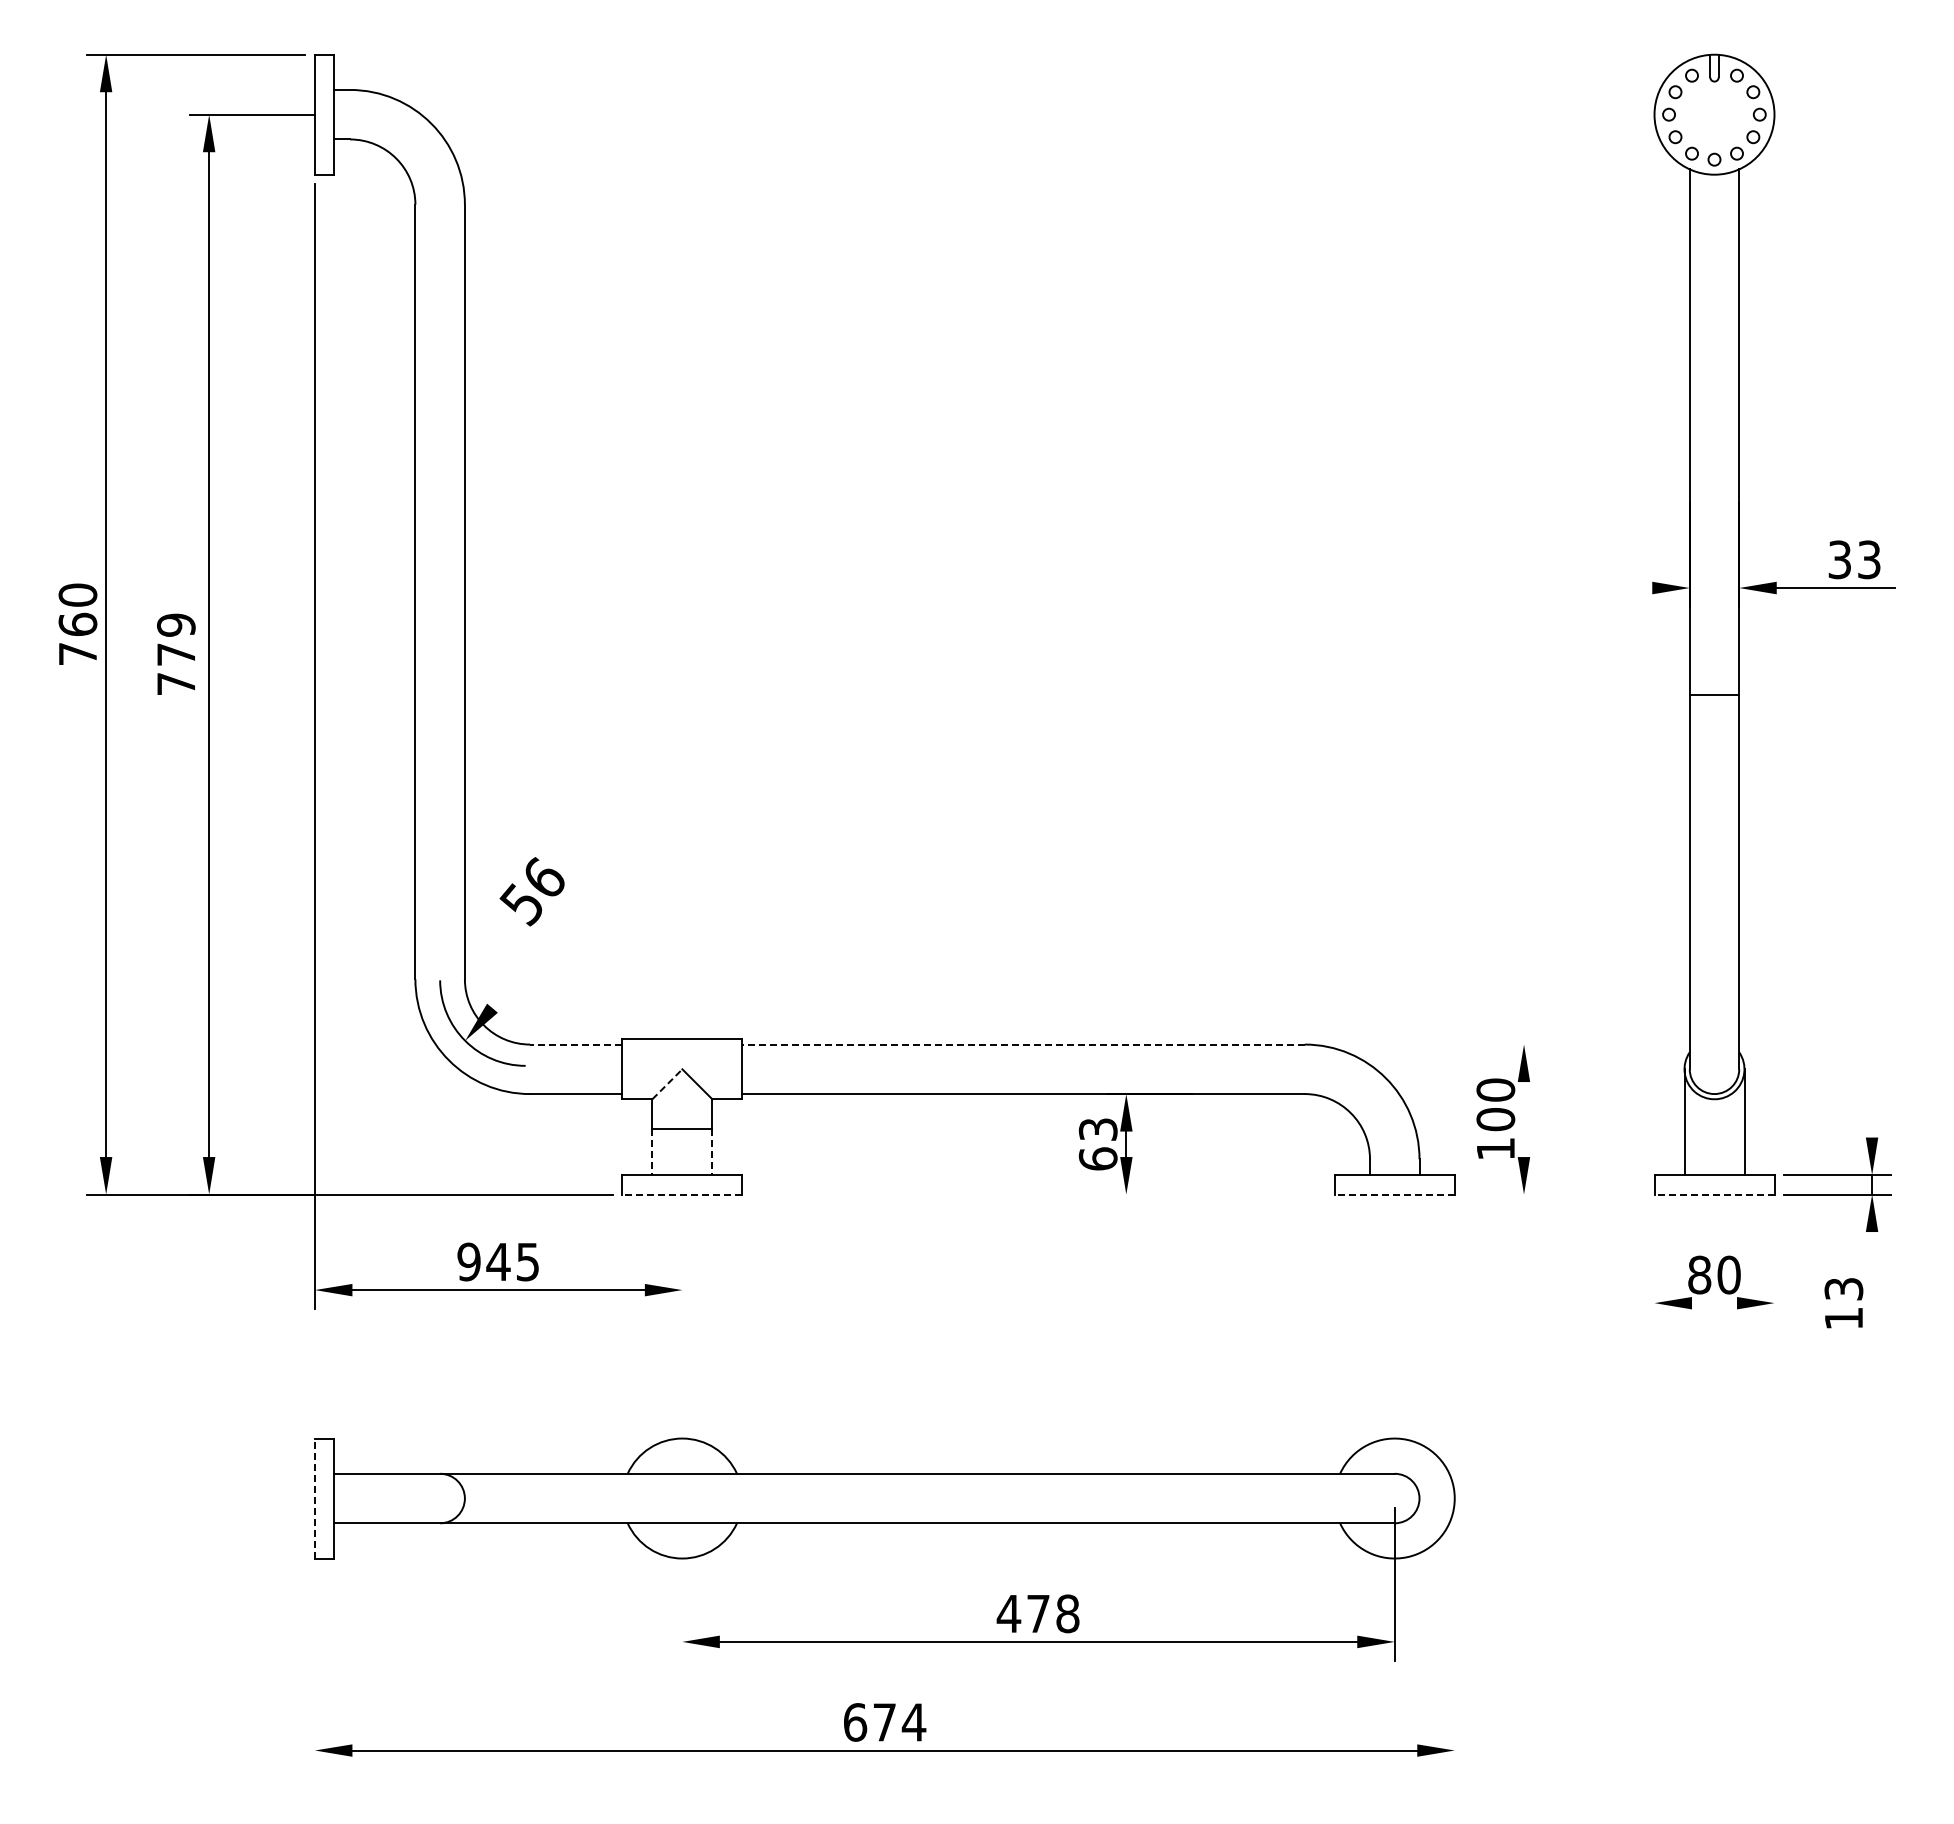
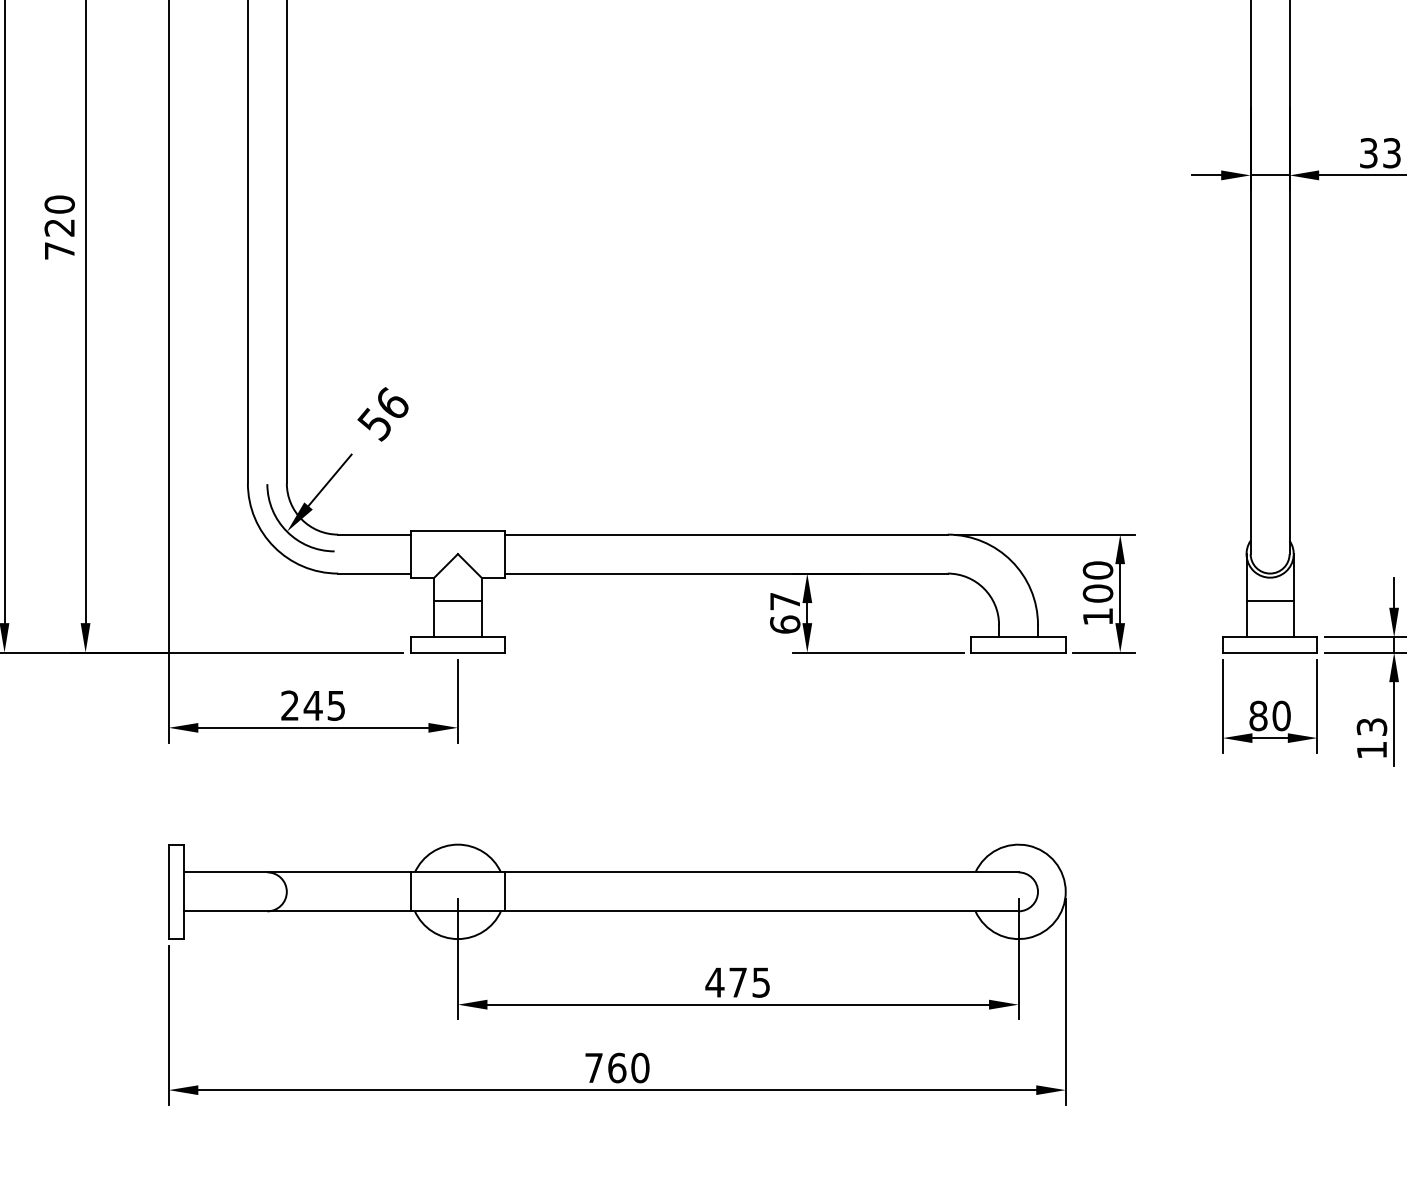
line: (1633, 588) -> (1206, 175), added
text: (176, 639) -> (59, 215), 779 -> 720
line: (1714, 695) -> (1270, 175), moved
text: (531, 891) -> (382, 414), moved
line: (519, 975) -> (329, 480), added
line: (575, 1044) -> (373, 534), dashed -> solid
line: (1023, 1044) -> (726, 534), dashed -> solid
line: (1428, 1044) -> (1045, 534), added
line: (667, 1083) -> (446, 565), dashed -> solid
line: (1872, 1118) -> (1394, 592), added
line: (1524, 1119) -> (1120, 593), added
text: (1097, 1129) -> (784, 601), 63 -> 67
line: (1714, 1129) -> (1270, 601), added
line: (652, 1152) -> (434, 619), dashed -> solid
line: (712, 1152) -> (481, 619), dashed -> solid
line: (682, 1194) -> (458, 652), dashed -> solid
line: (1216, 1194) -> (878, 652), added
line: (1394, 1194) -> (1018, 652), dashed -> solid
line: (1503, 1194) -> (1104, 652), added
line: (1714, 1194) -> (1270, 652), dashed -> solid
line: (682, 1255) -> (458, 700), added
text: (468, 1261) -> (289, 705), 945 -> 245
line: (1654, 1262) -> (1222, 706), added
line: (1774, 1262) -> (1317, 706), added
line: (1872, 1285) -> (1394, 724), added
line: (1714, 1303) -> (1270, 738), added
line: (314, 1498) -> (168, 891), dashed -> solid
line: (622, 1498) -> (410, 891), added
line: (742, 1498) -> (505, 891), added
line: (682, 1583) -> (458, 958), added
text: (1067, 1613) -> (761, 982), 478 -> 475
line: (1454, 1638) -> (1065, 1001), added
line: (314, 1668) -> (168, 1025), added
text: (885, 1722) -> (617, 1068), 674 -> 760

